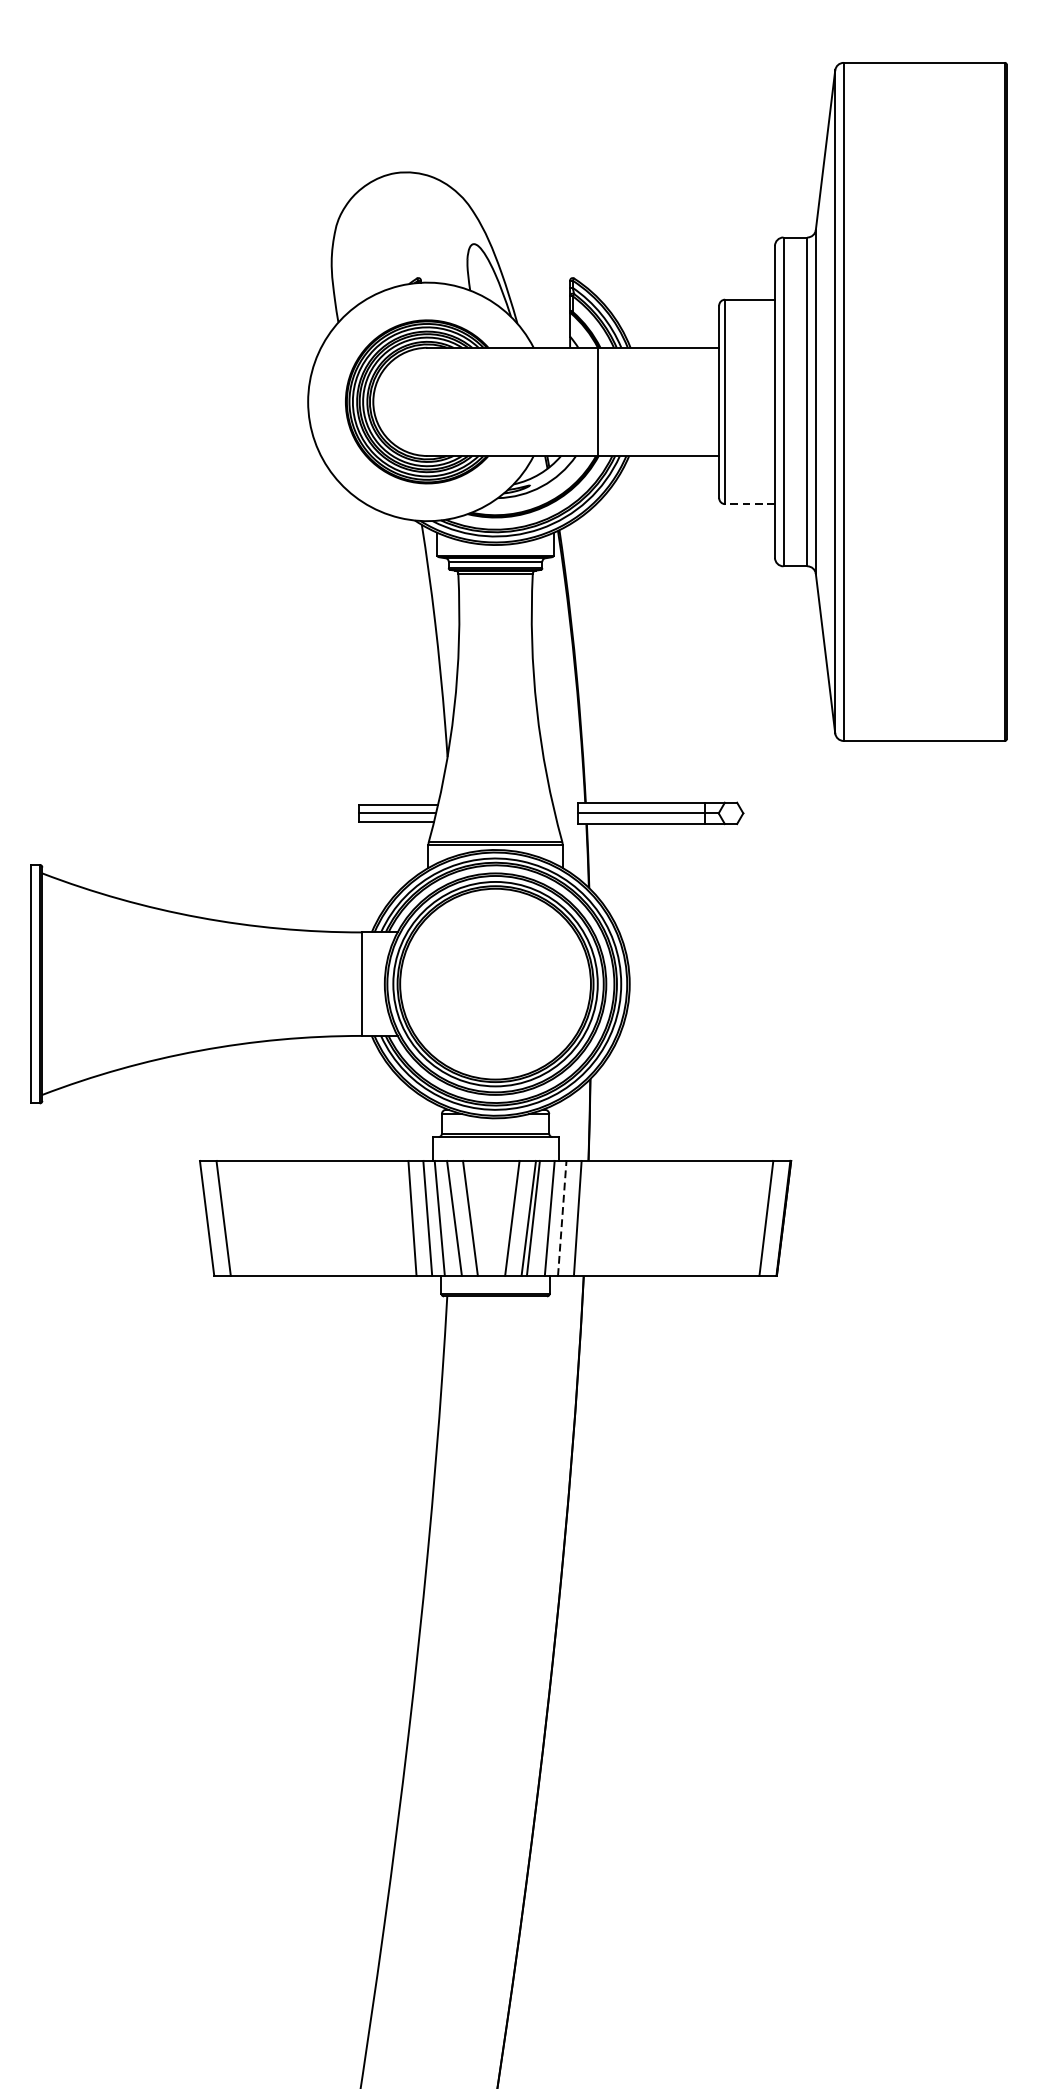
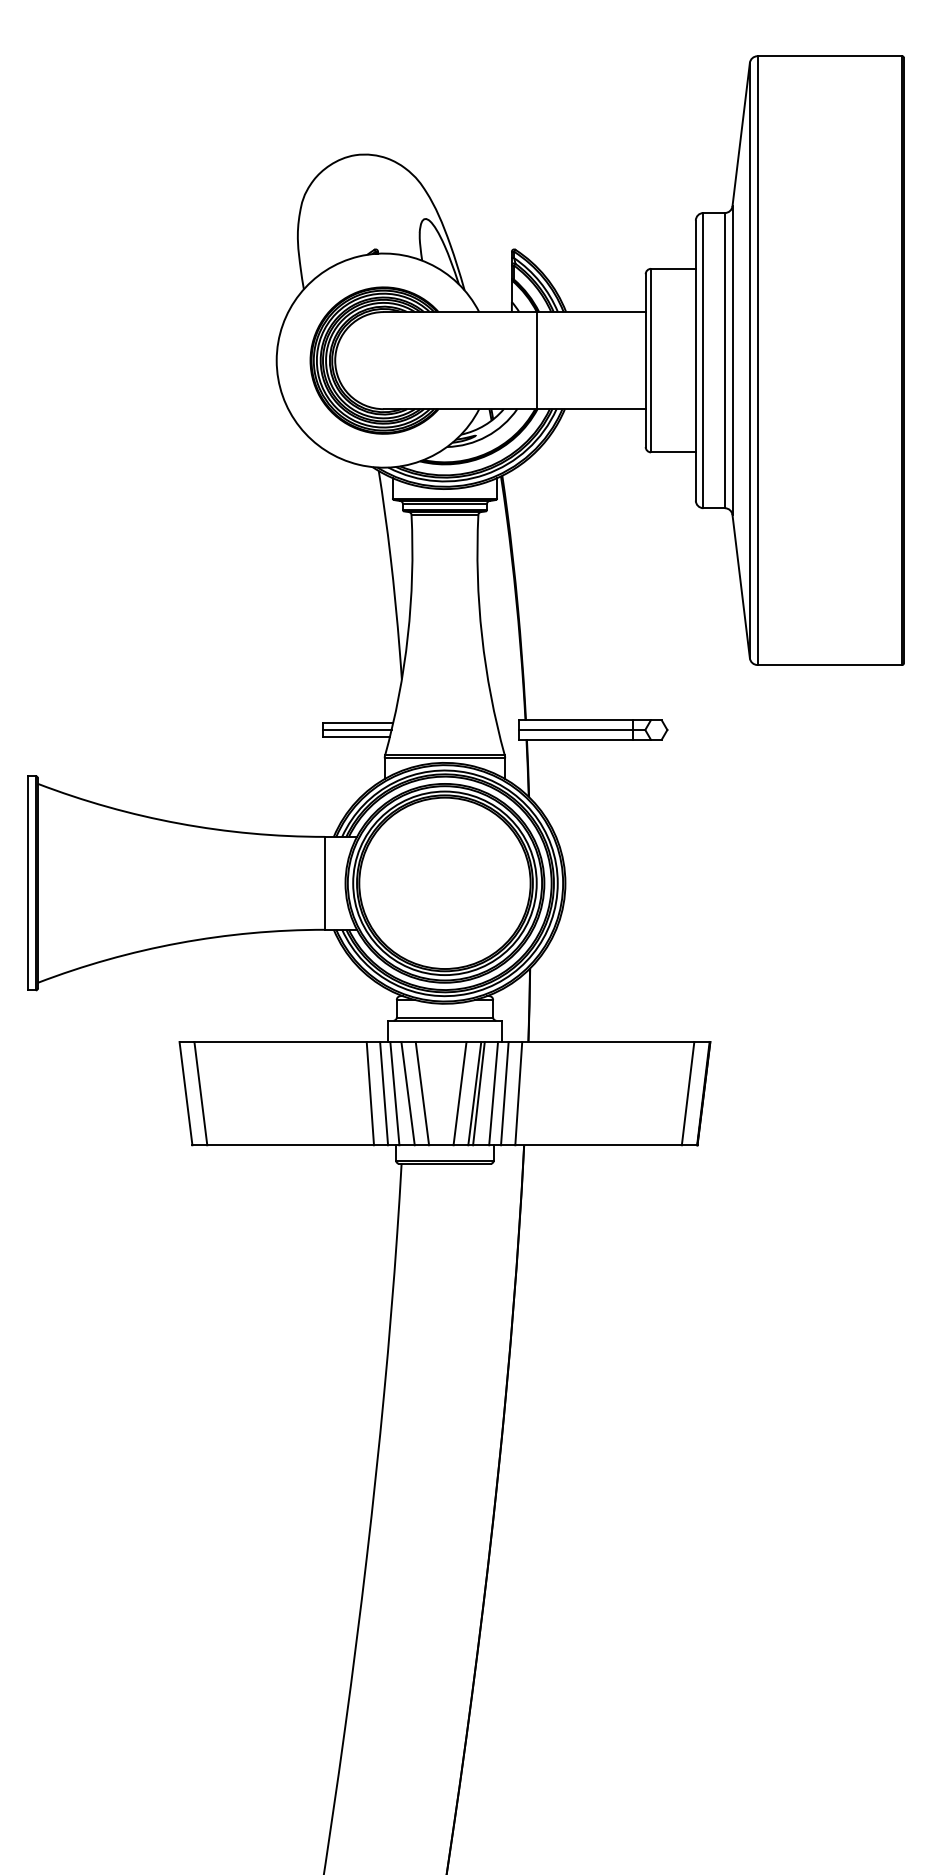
line: (749, 504) -> (672, 452), dashed -> solid
line: (561, 1218) -> (504, 1093), dashed -> solid

